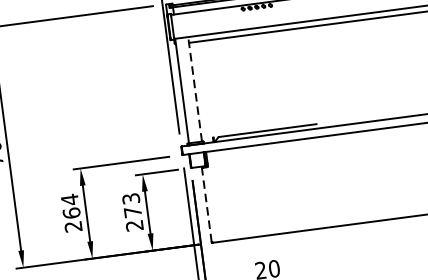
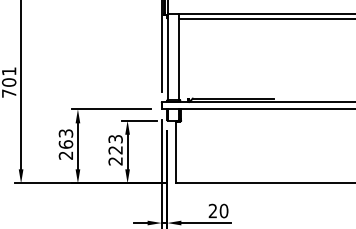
line: (195, 88) -> (179, 56), dashed -> solid
text: (69, 199) -> (65, 133), 264 -> 263
line: (207, 205) -> (176, 152), dashed -> solid
text: (132, 212) -> (115, 150), 273 -> 223

